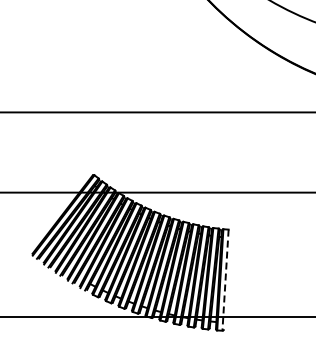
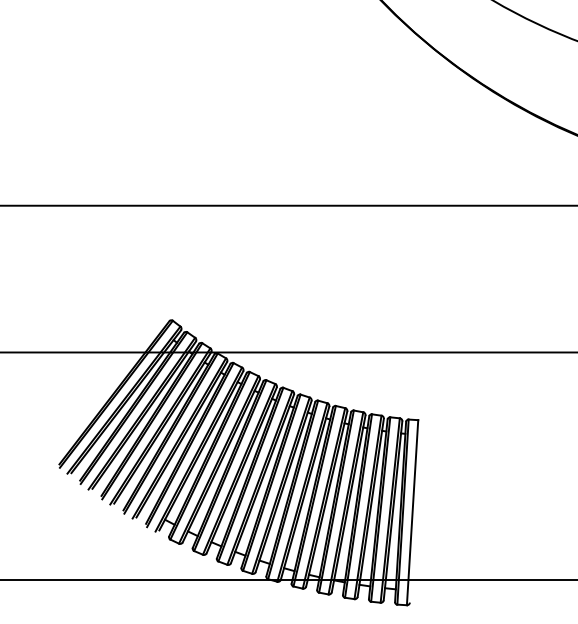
line: (225, 280) -> (412, 513), dashed -> solid

